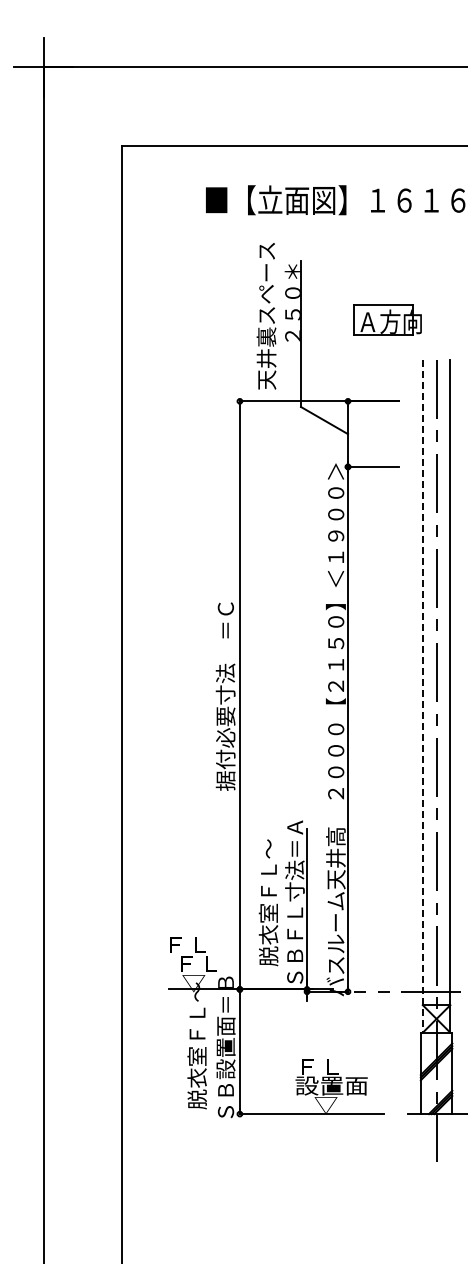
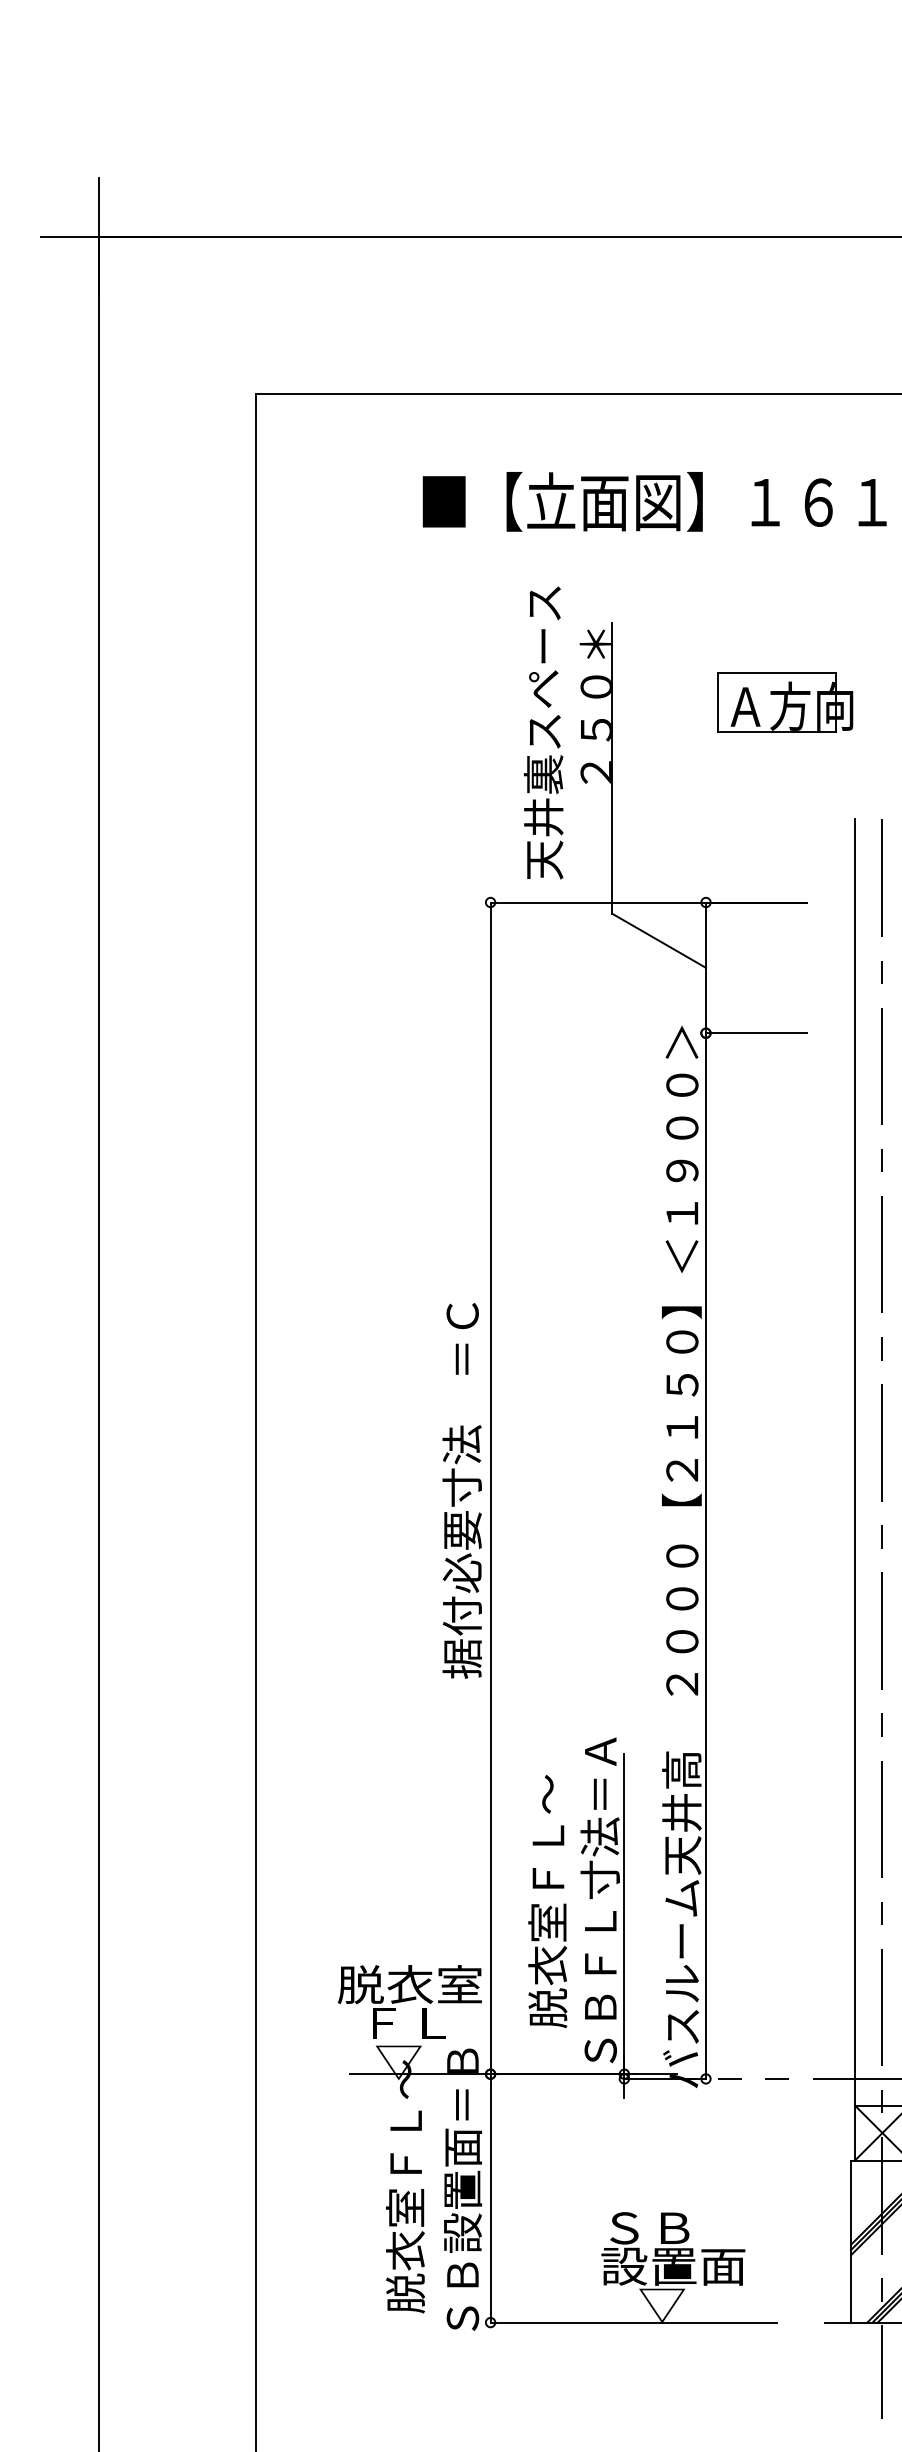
part: (387, 319) -> (784, 701), moved
line: (422, 696) -> (854, 1490), dashed -> solid
text: (199, 944) -> (410, 1984), ＦＬ -> 脱衣室
text: (319, 1066) -> (649, 2227), ＦＬ -> ＳＢ

